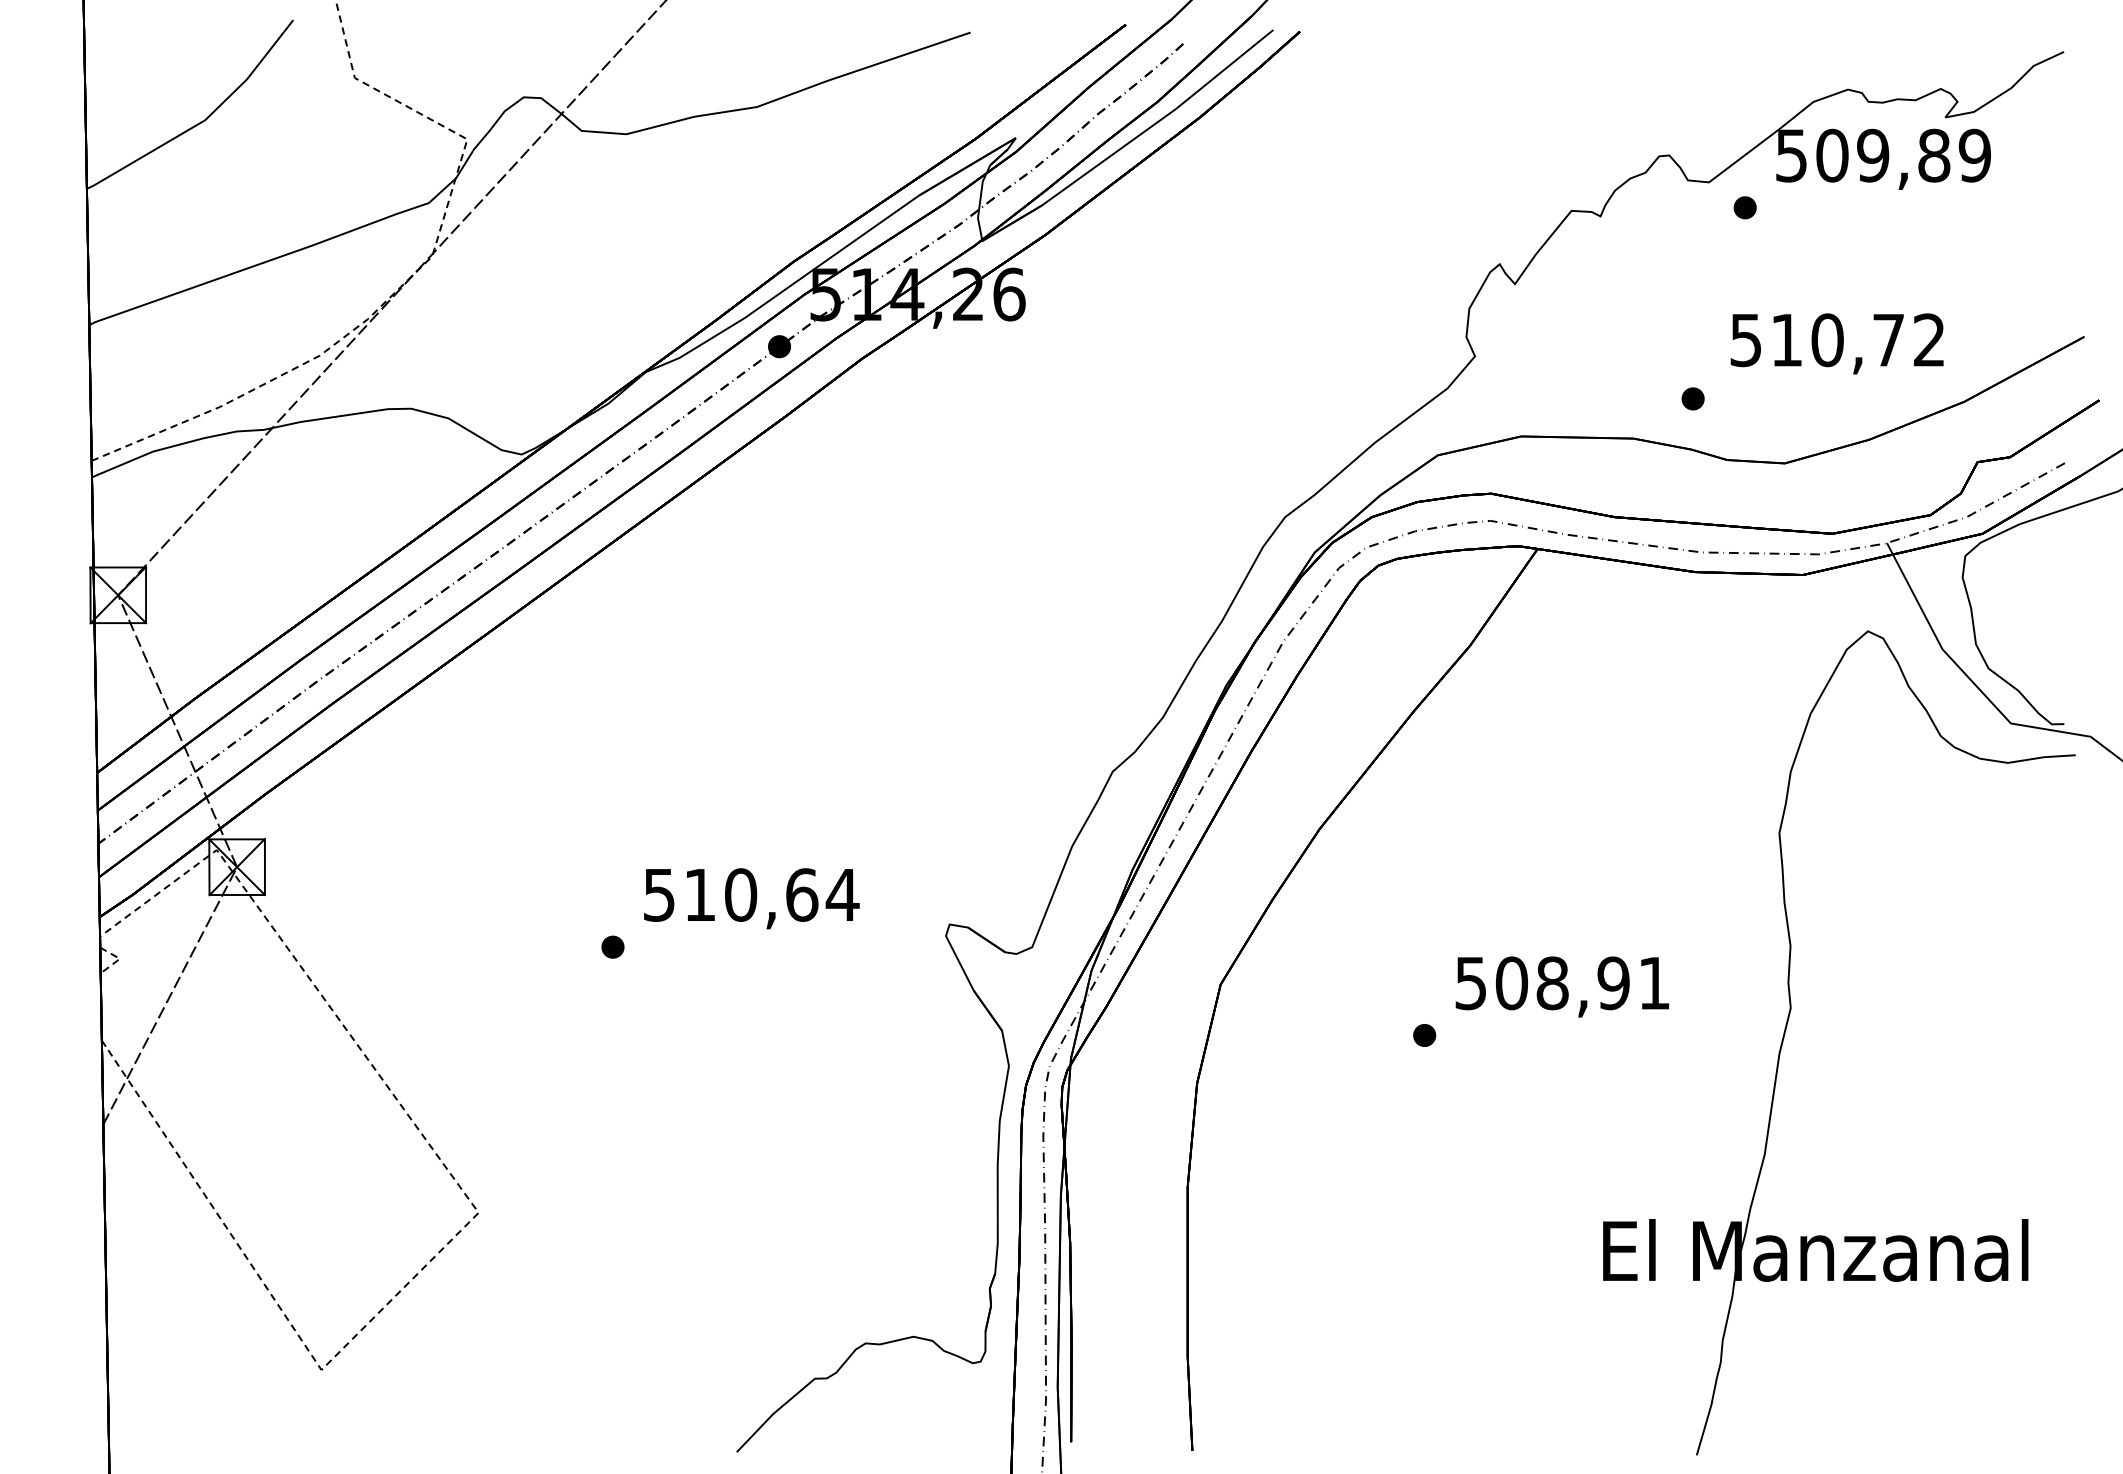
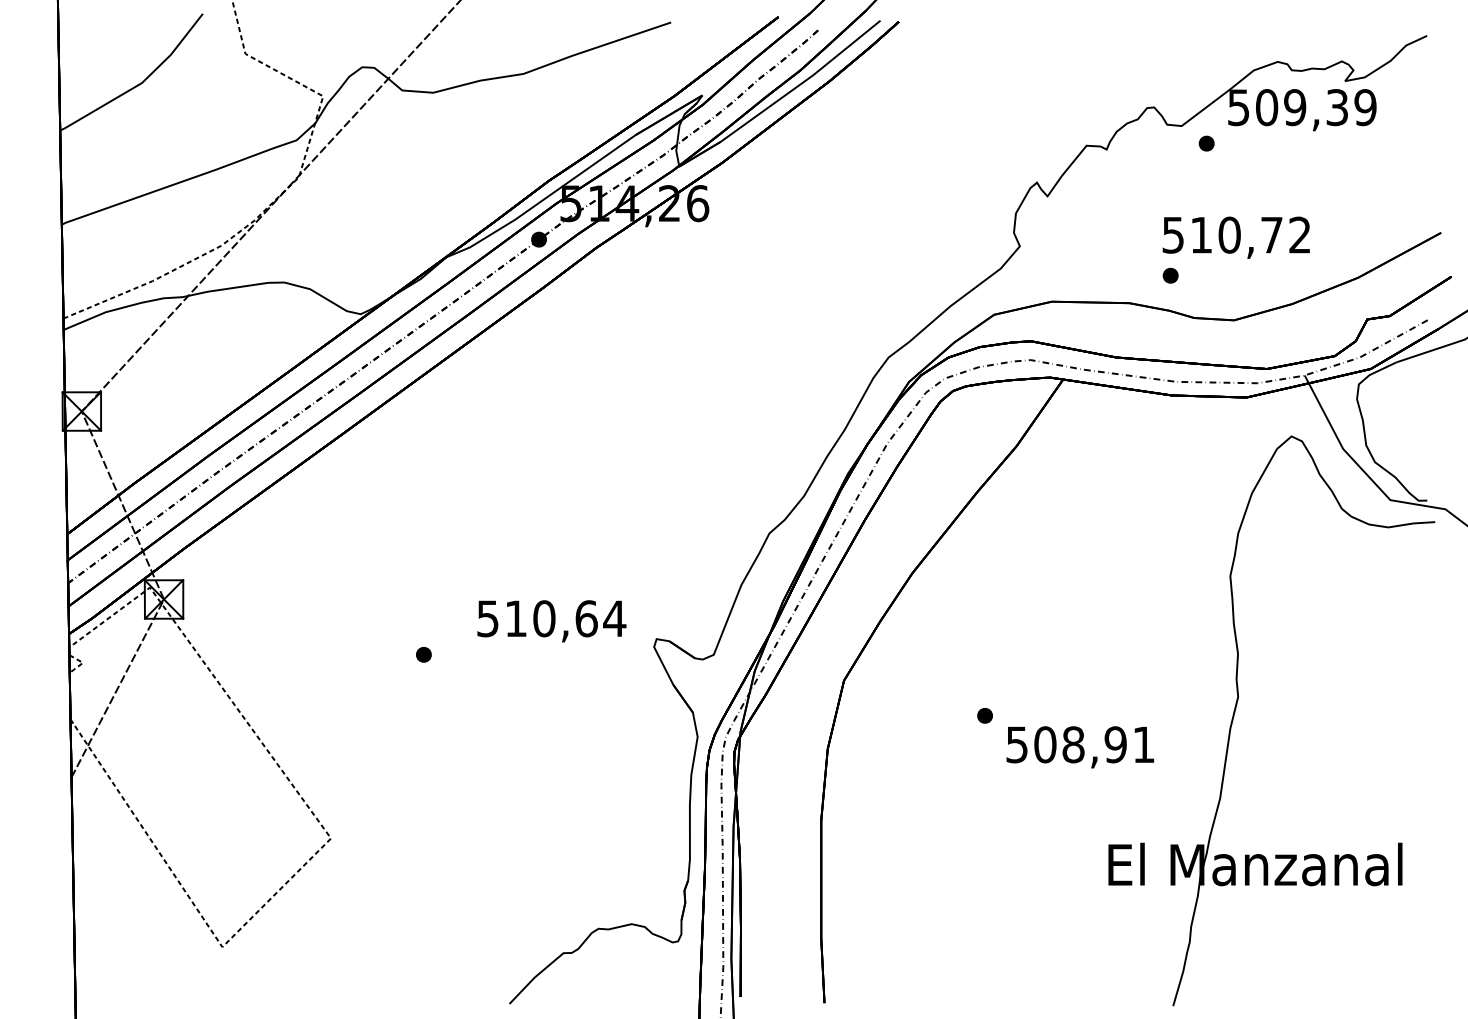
text: (1934, 155) -> (1337, 107), 509,89 -> 509,39
text: (1836, 343) -> (1235, 237), moved
text: (751, 898) -> (551, 621), moved
text: (1561, 987) -> (1079, 747), moved

